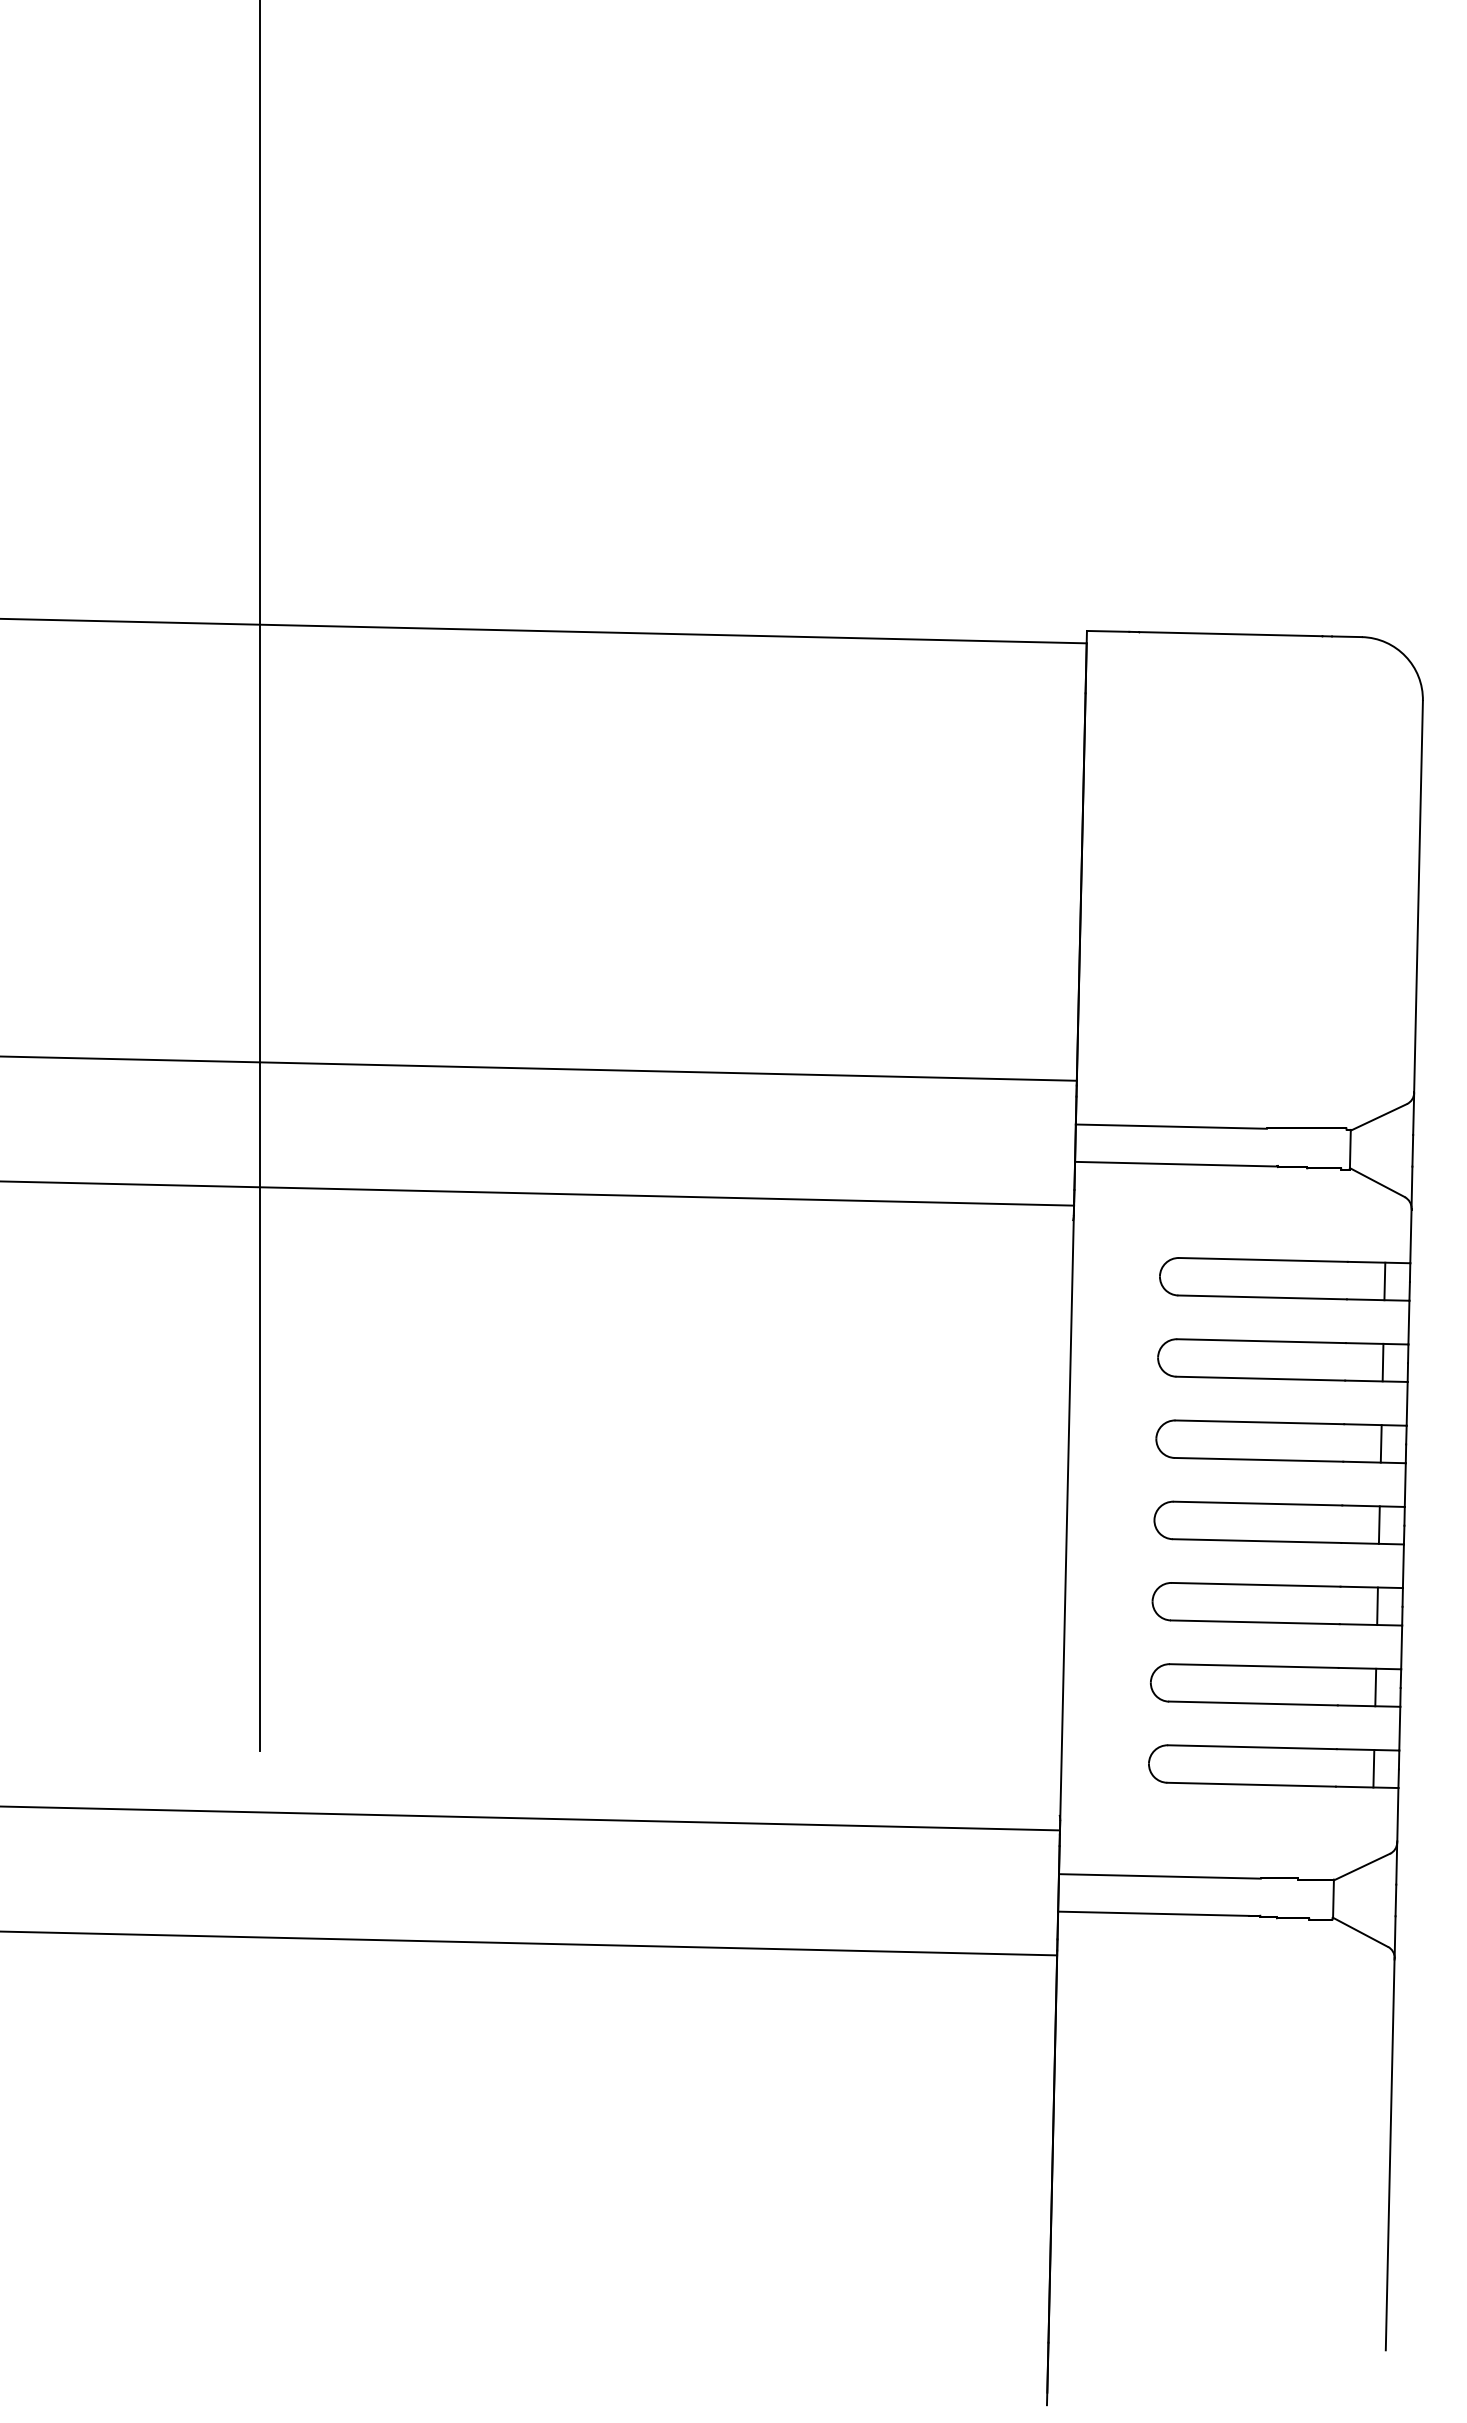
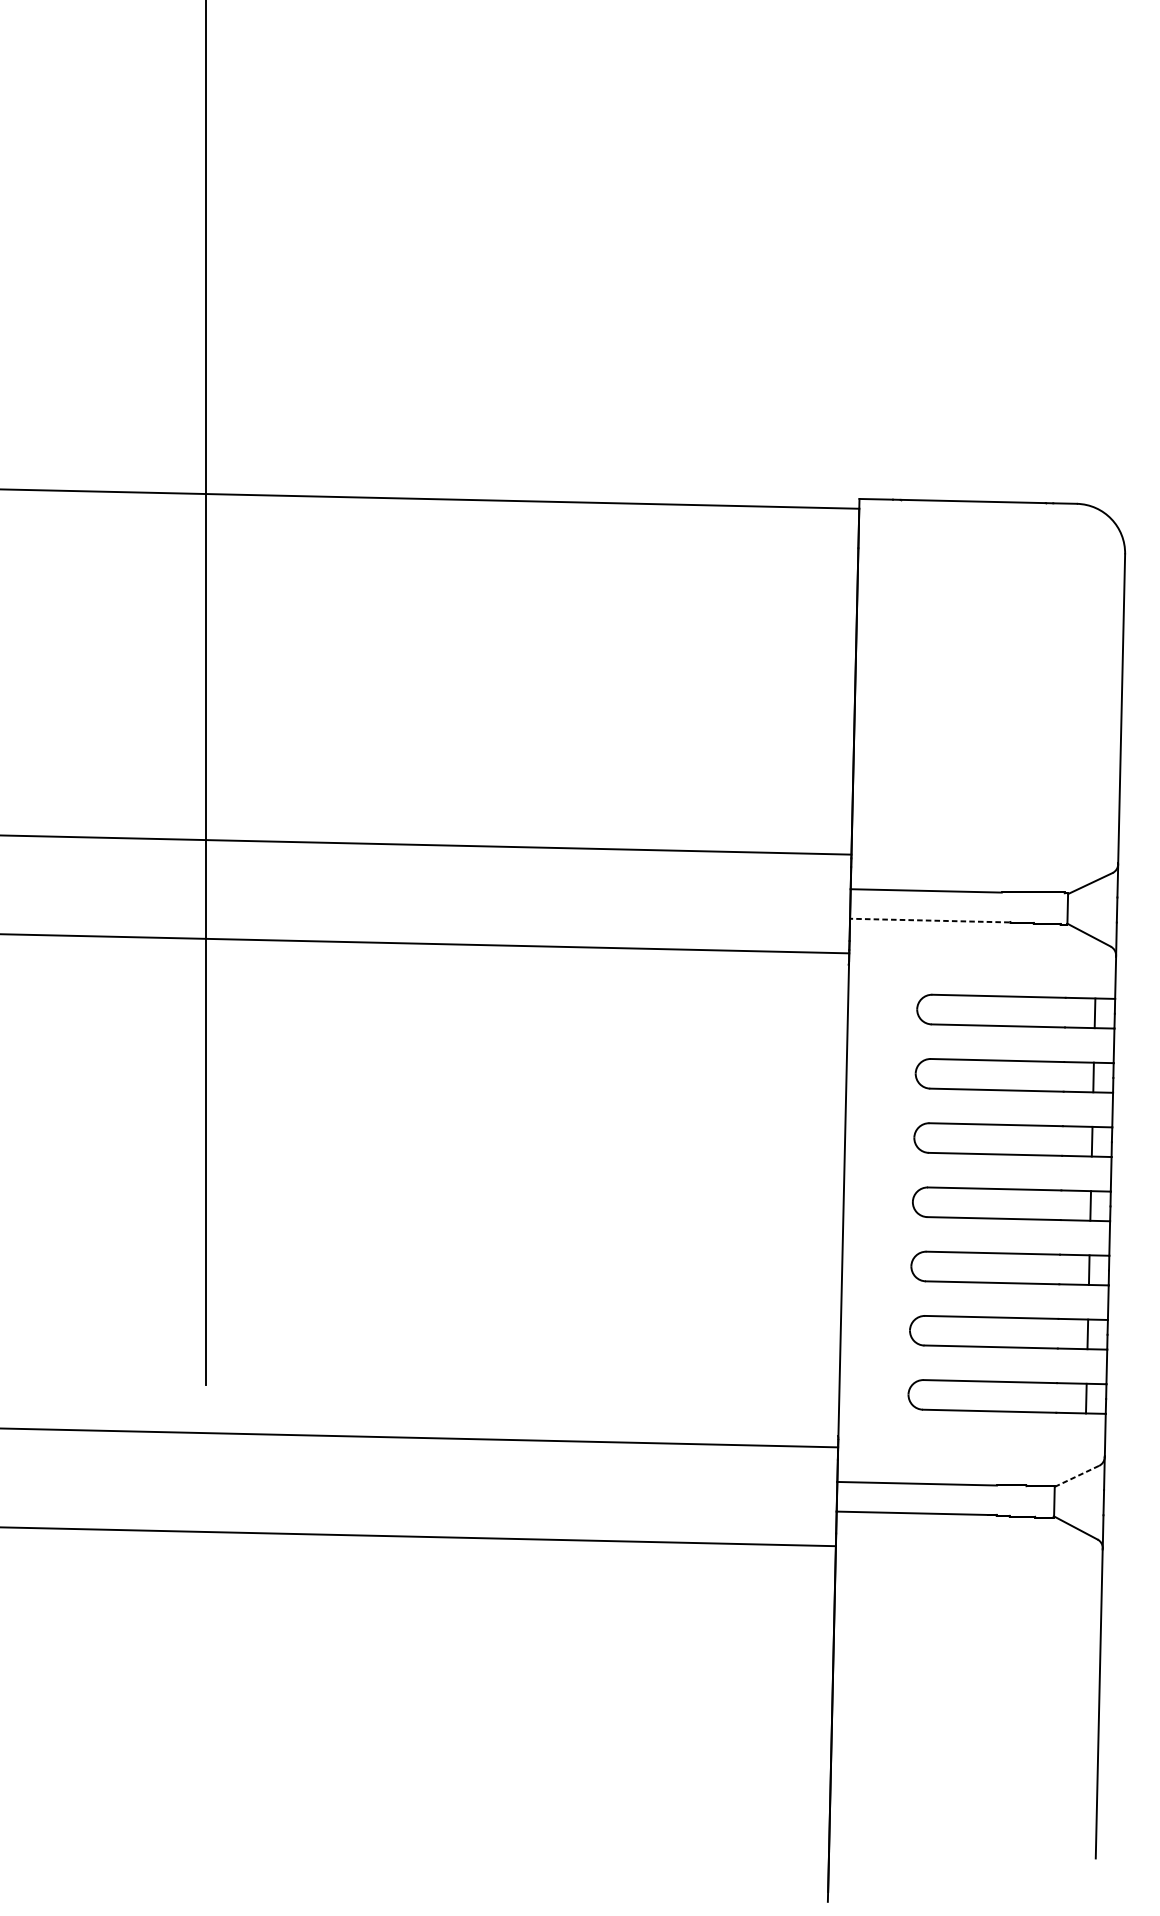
line: (1175, 1164) -> (929, 920), solid -> dashed
line: (1362, 1866) -> (1077, 1475), solid -> dashed

